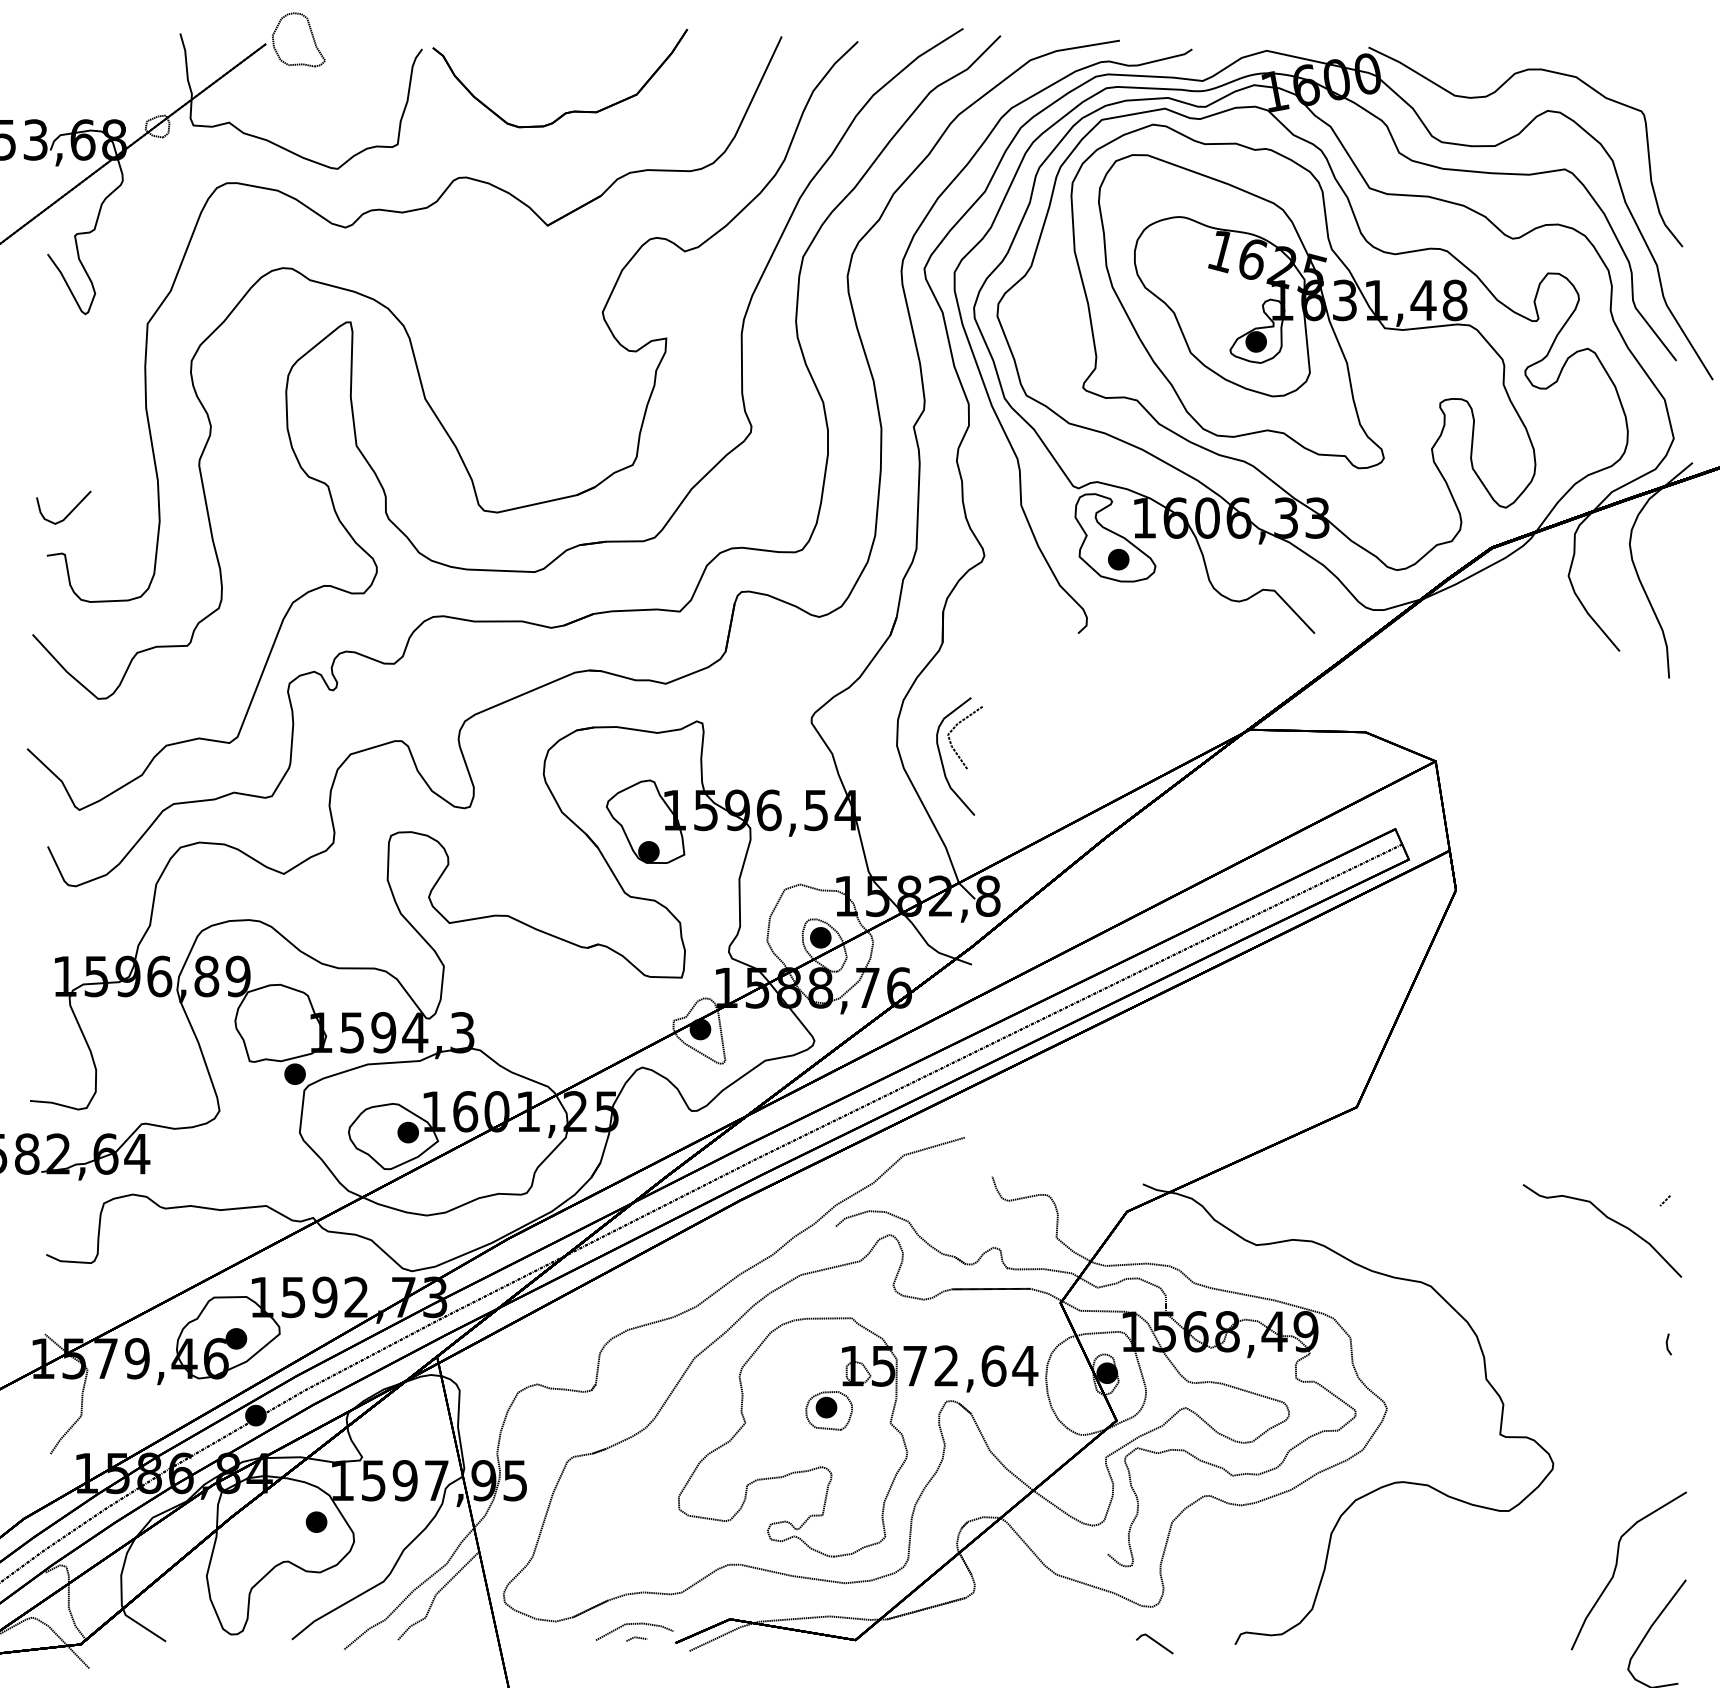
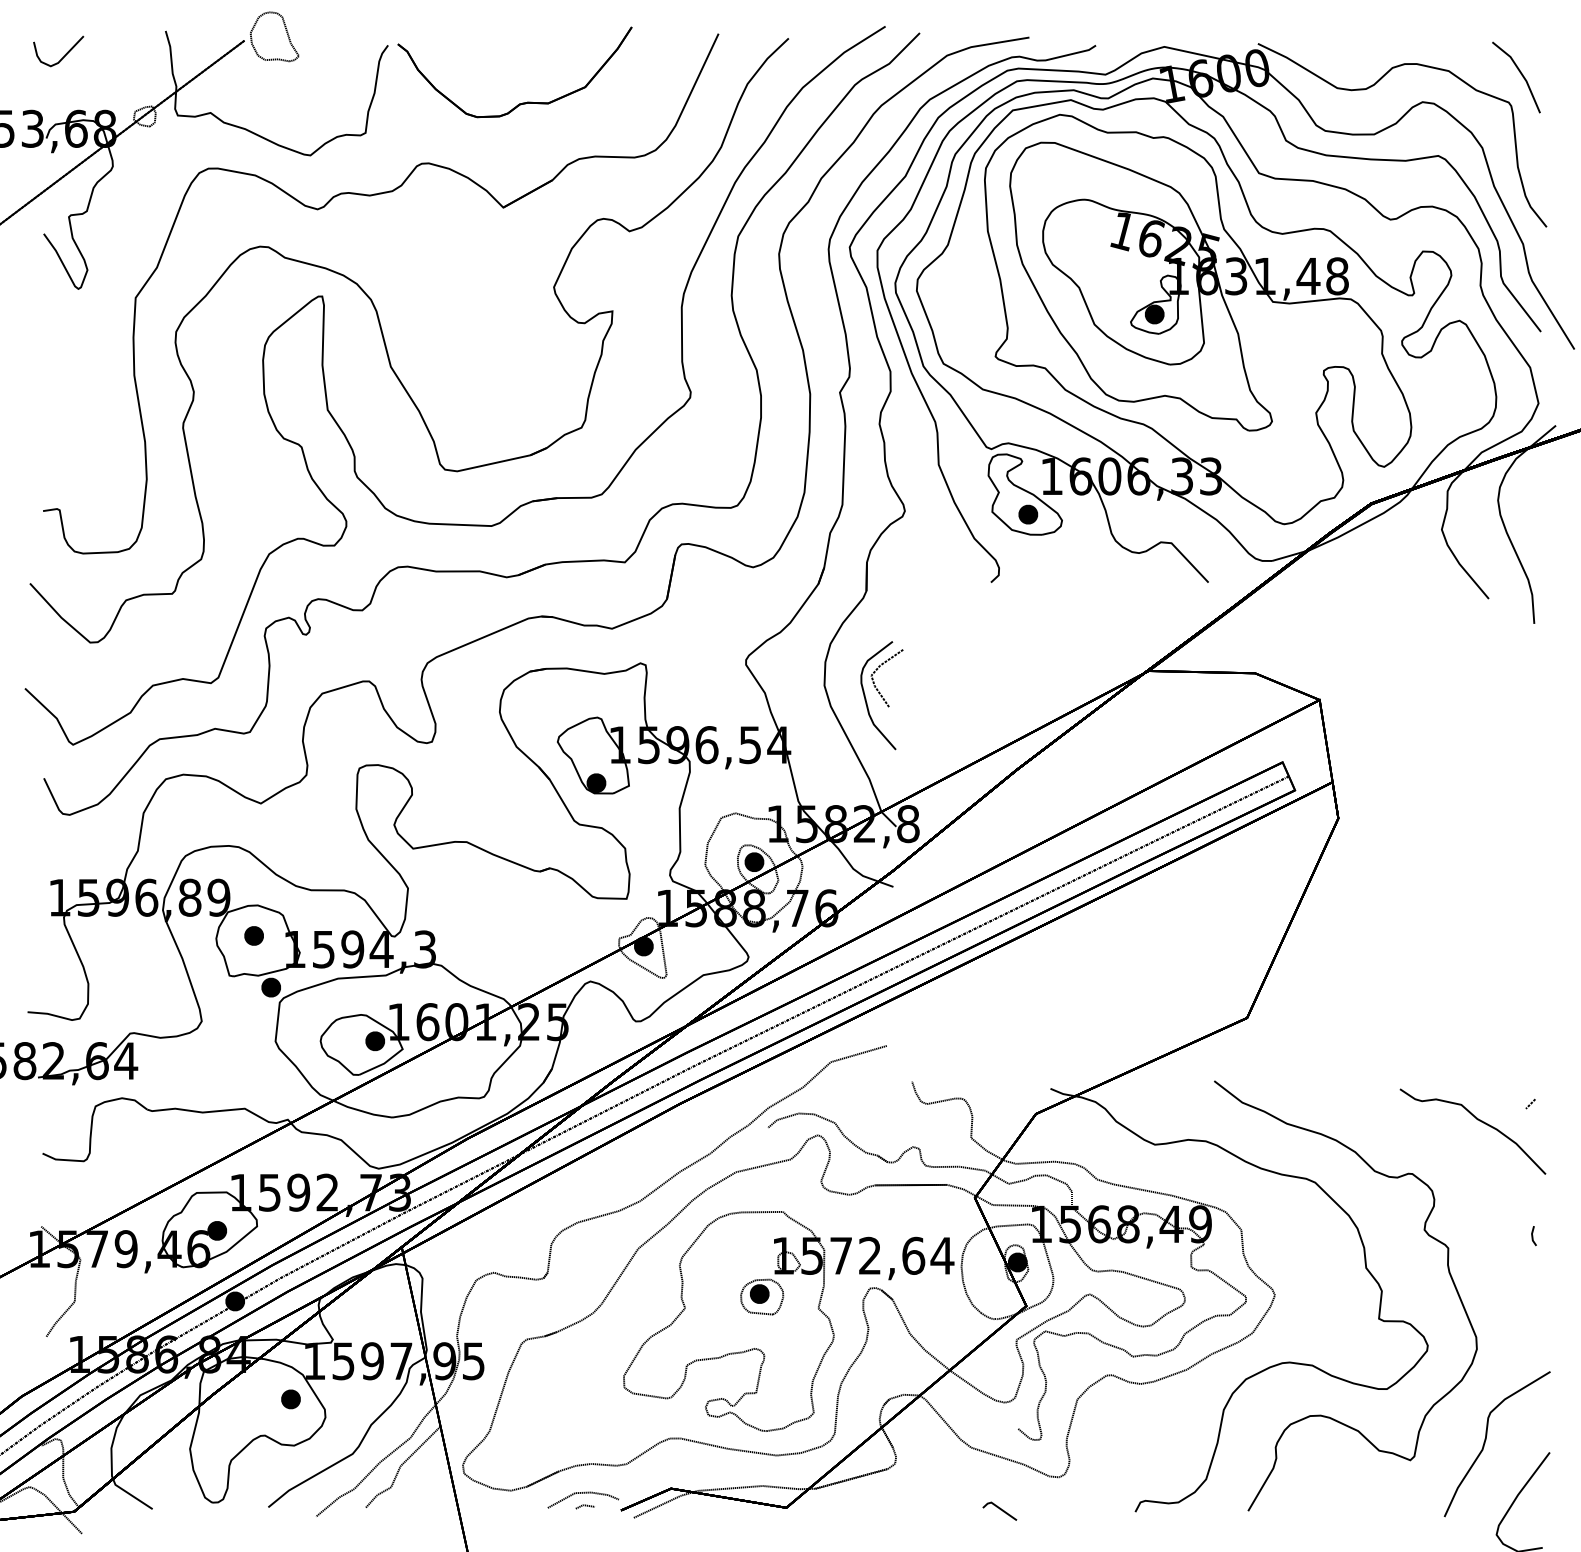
line: (1653, 79) -> (1519, 73), added
curve: (69, 512) -> (63, 55), moved
part: (276, 1017) -> (254, 935), added
curve: (1550, 1340) -> (1425, 1232), added
line: (1155, 1642) -> (1000, 1509), moved

